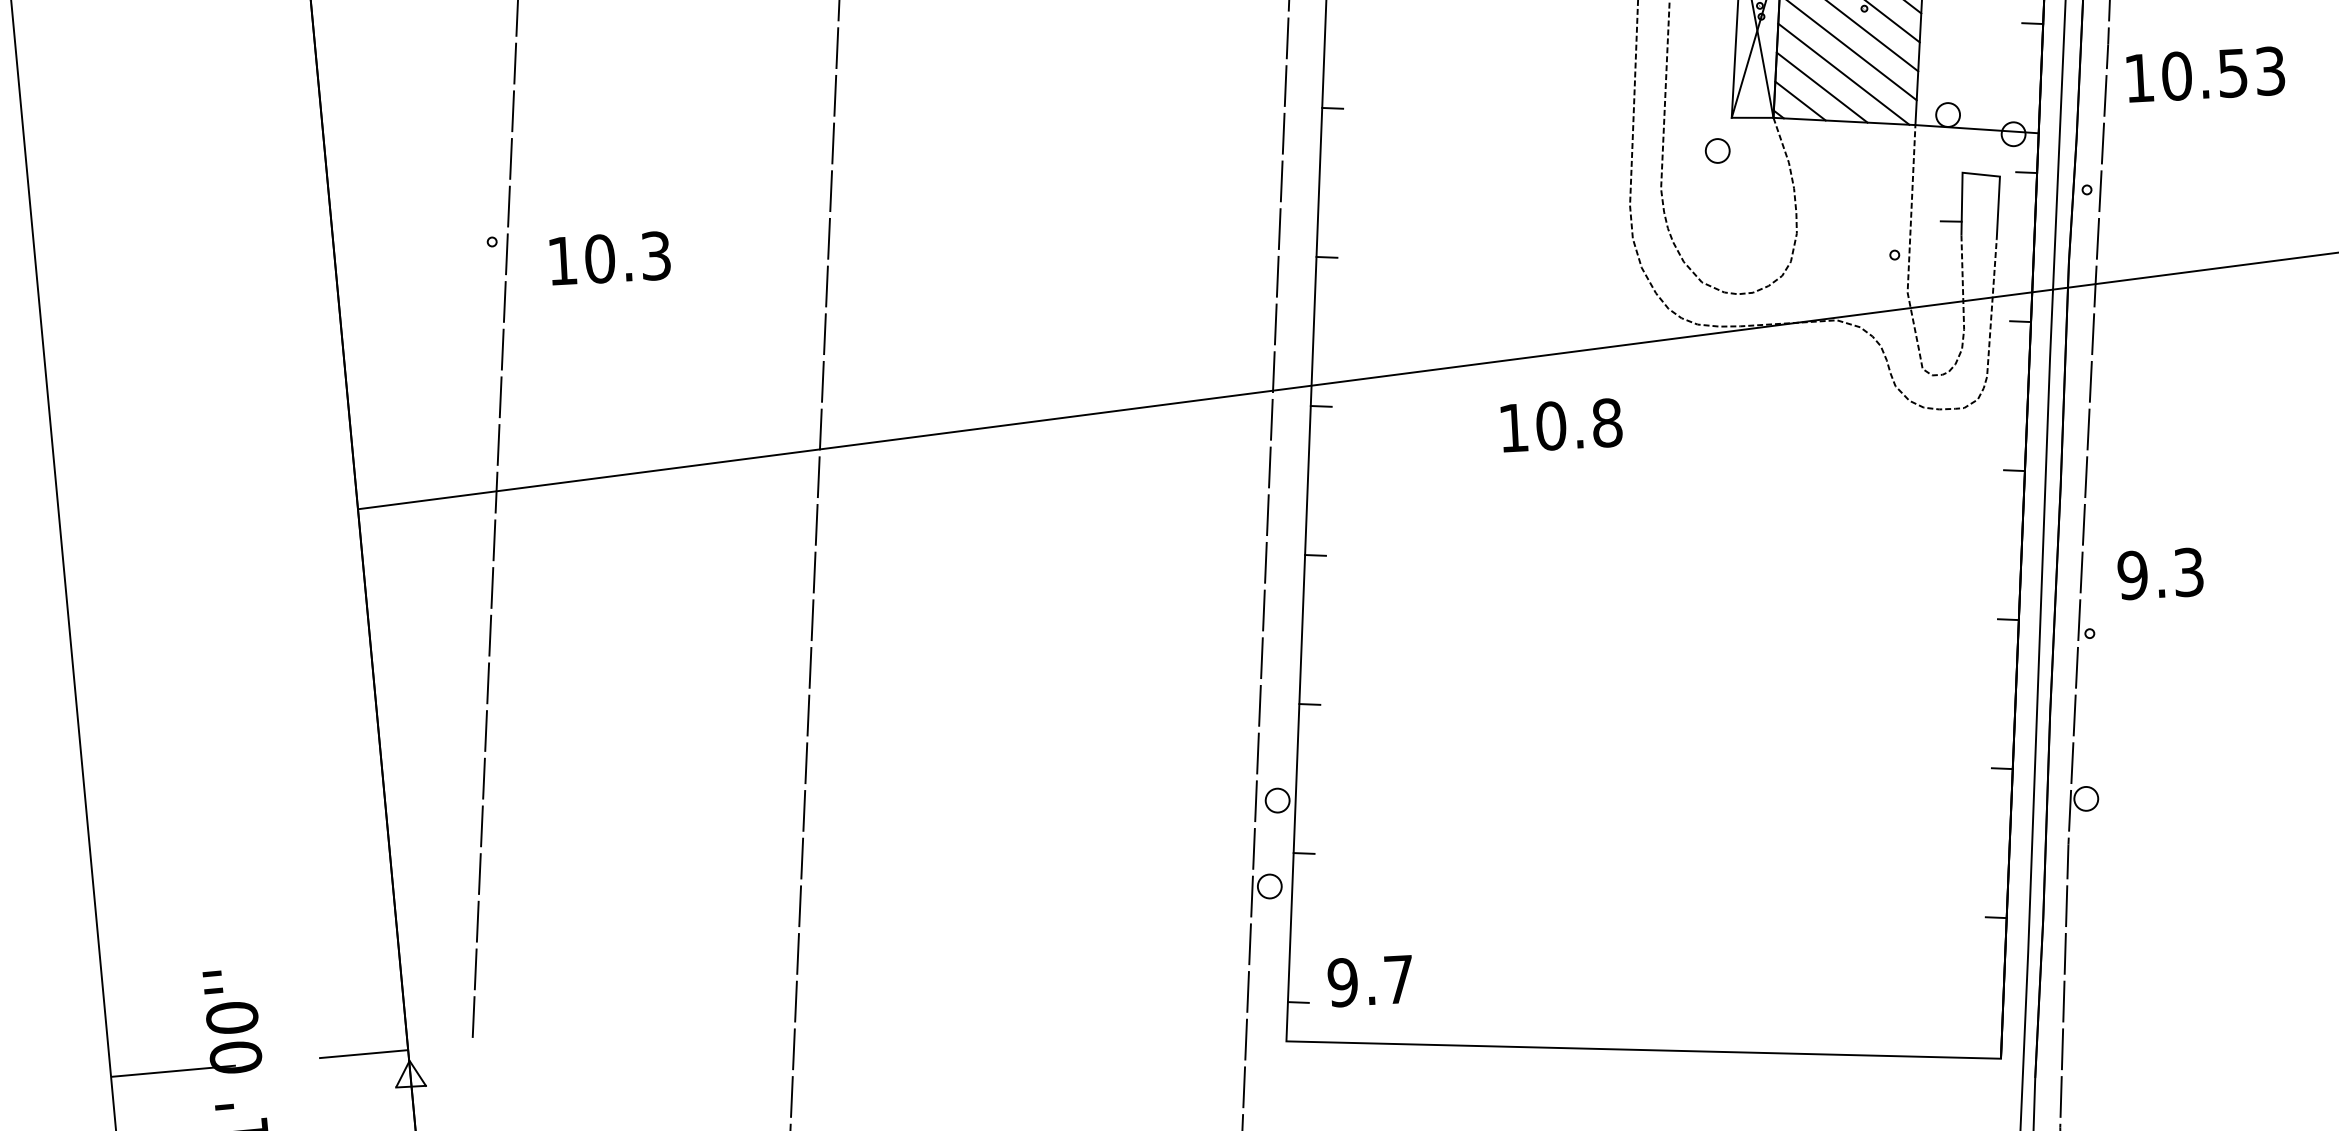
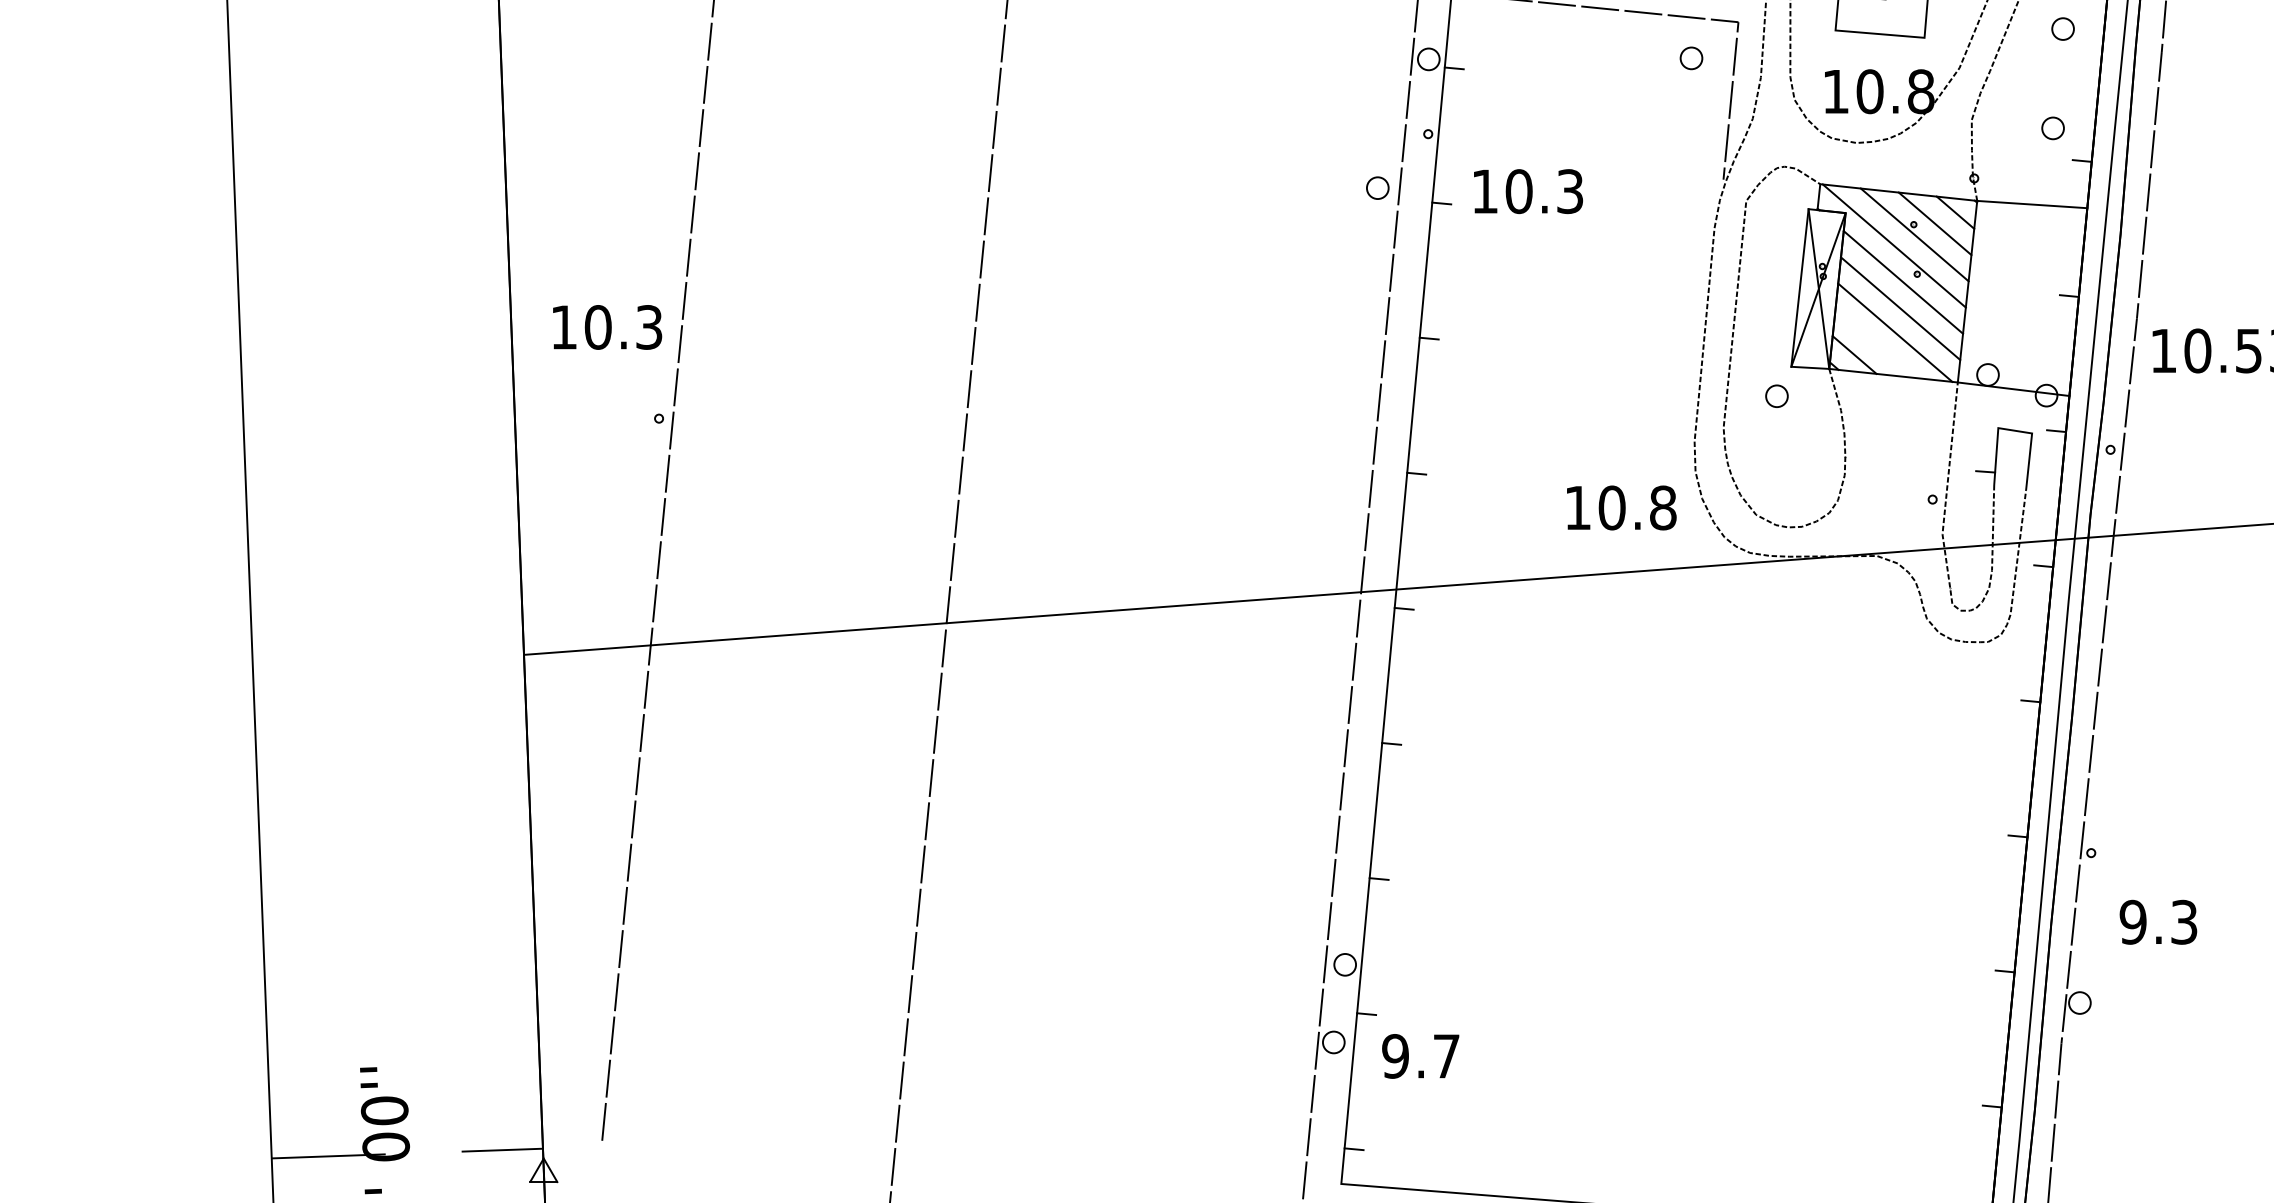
line: (1821, 87) -> (1874, 343), removed
text: (610, 258) -> (607, 327), moved
text: (1561, 424) -> (1621, 507), moved
text: (2160, 573) -> (2158, 921), moved
text: (1370, 981) -> (1420, 1056), moved

